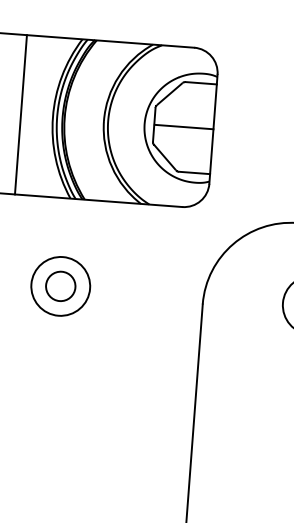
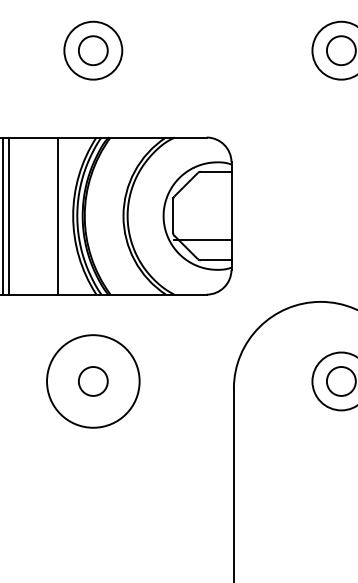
line: (20, 114) -> (57, 215), moved
line: (184, 127) -> (202, 240), moved
circle: (60, 286) -> (93, 381), size x1.6

